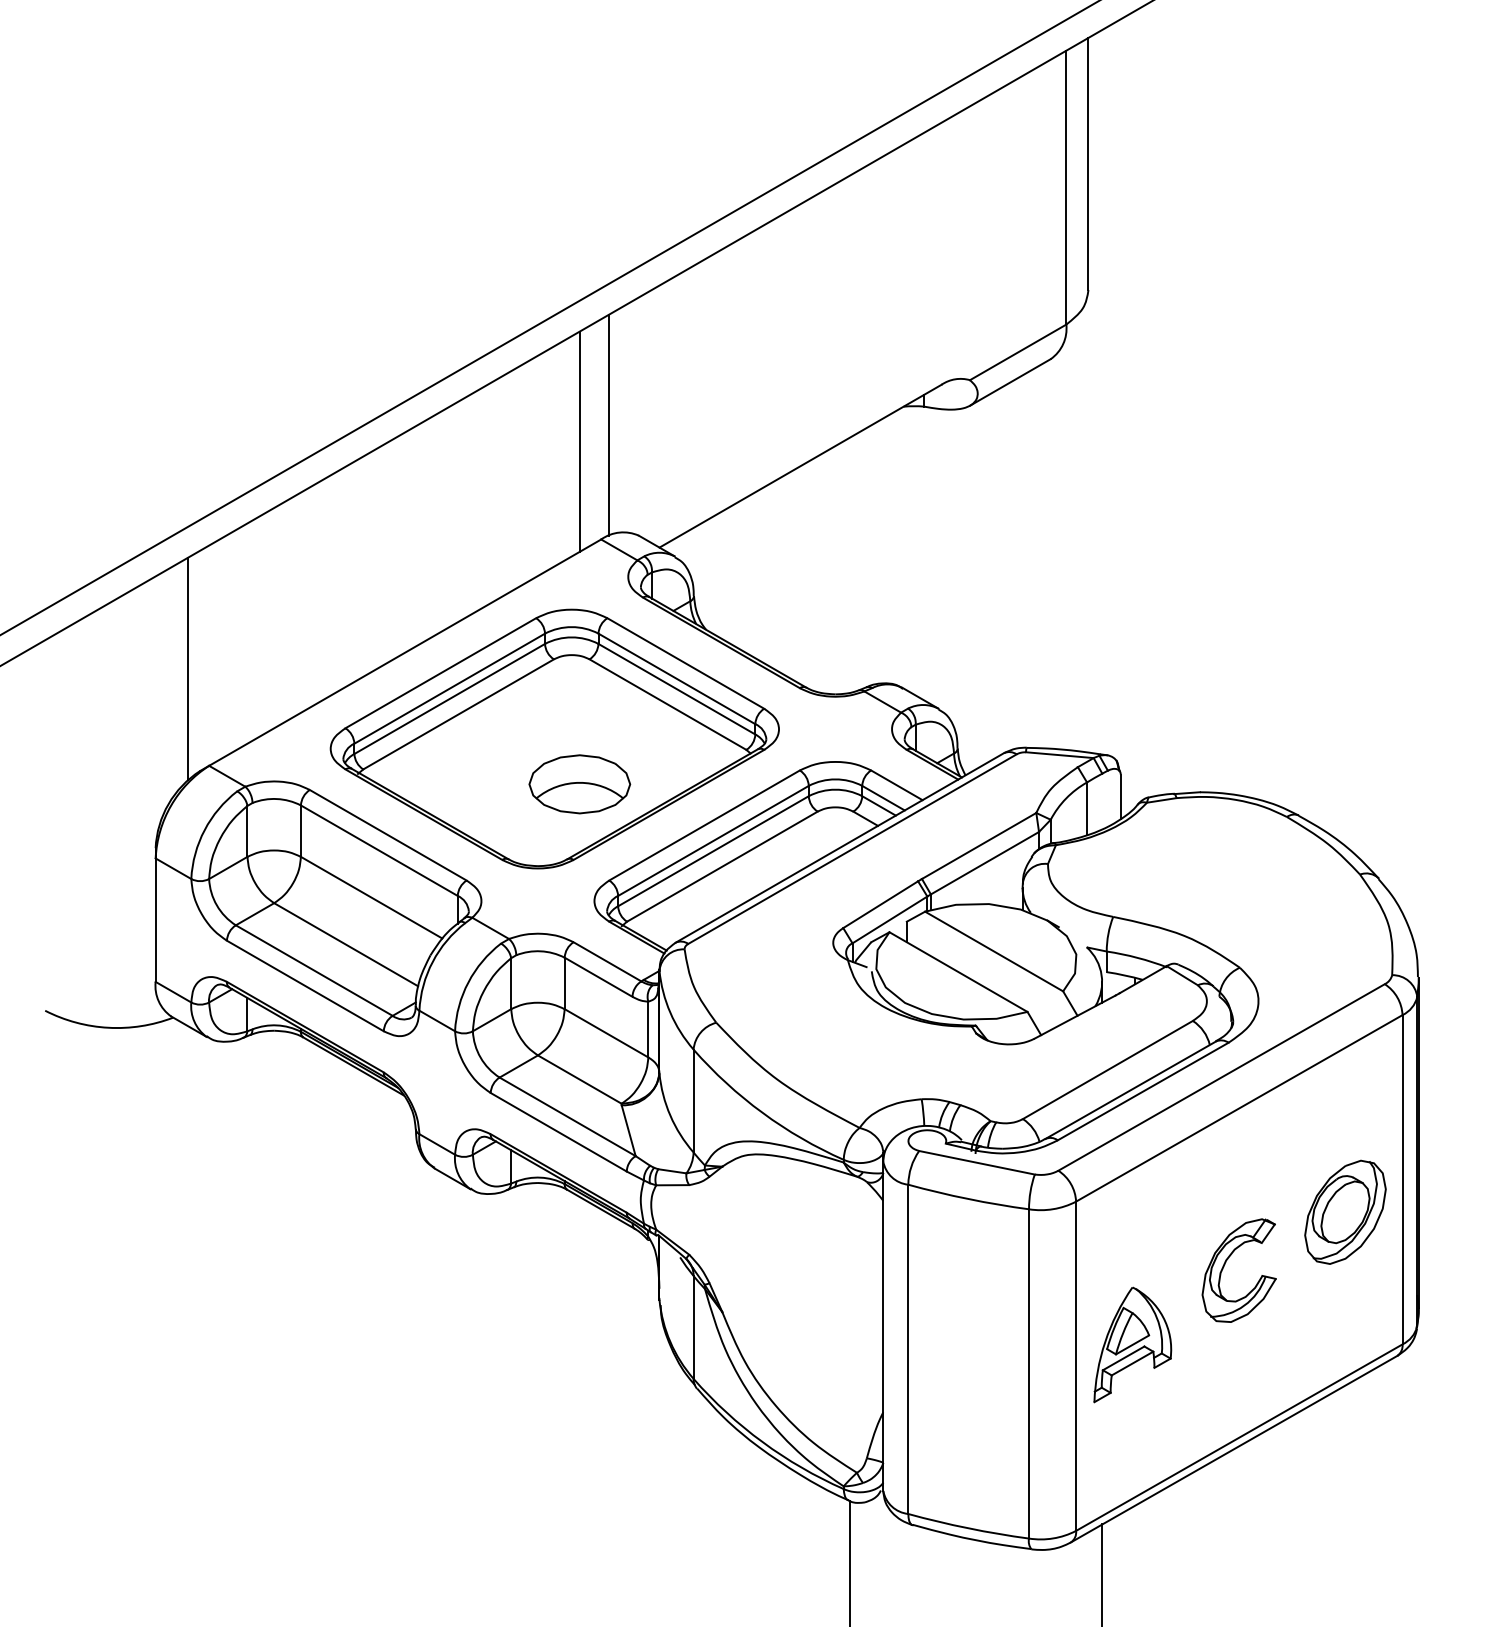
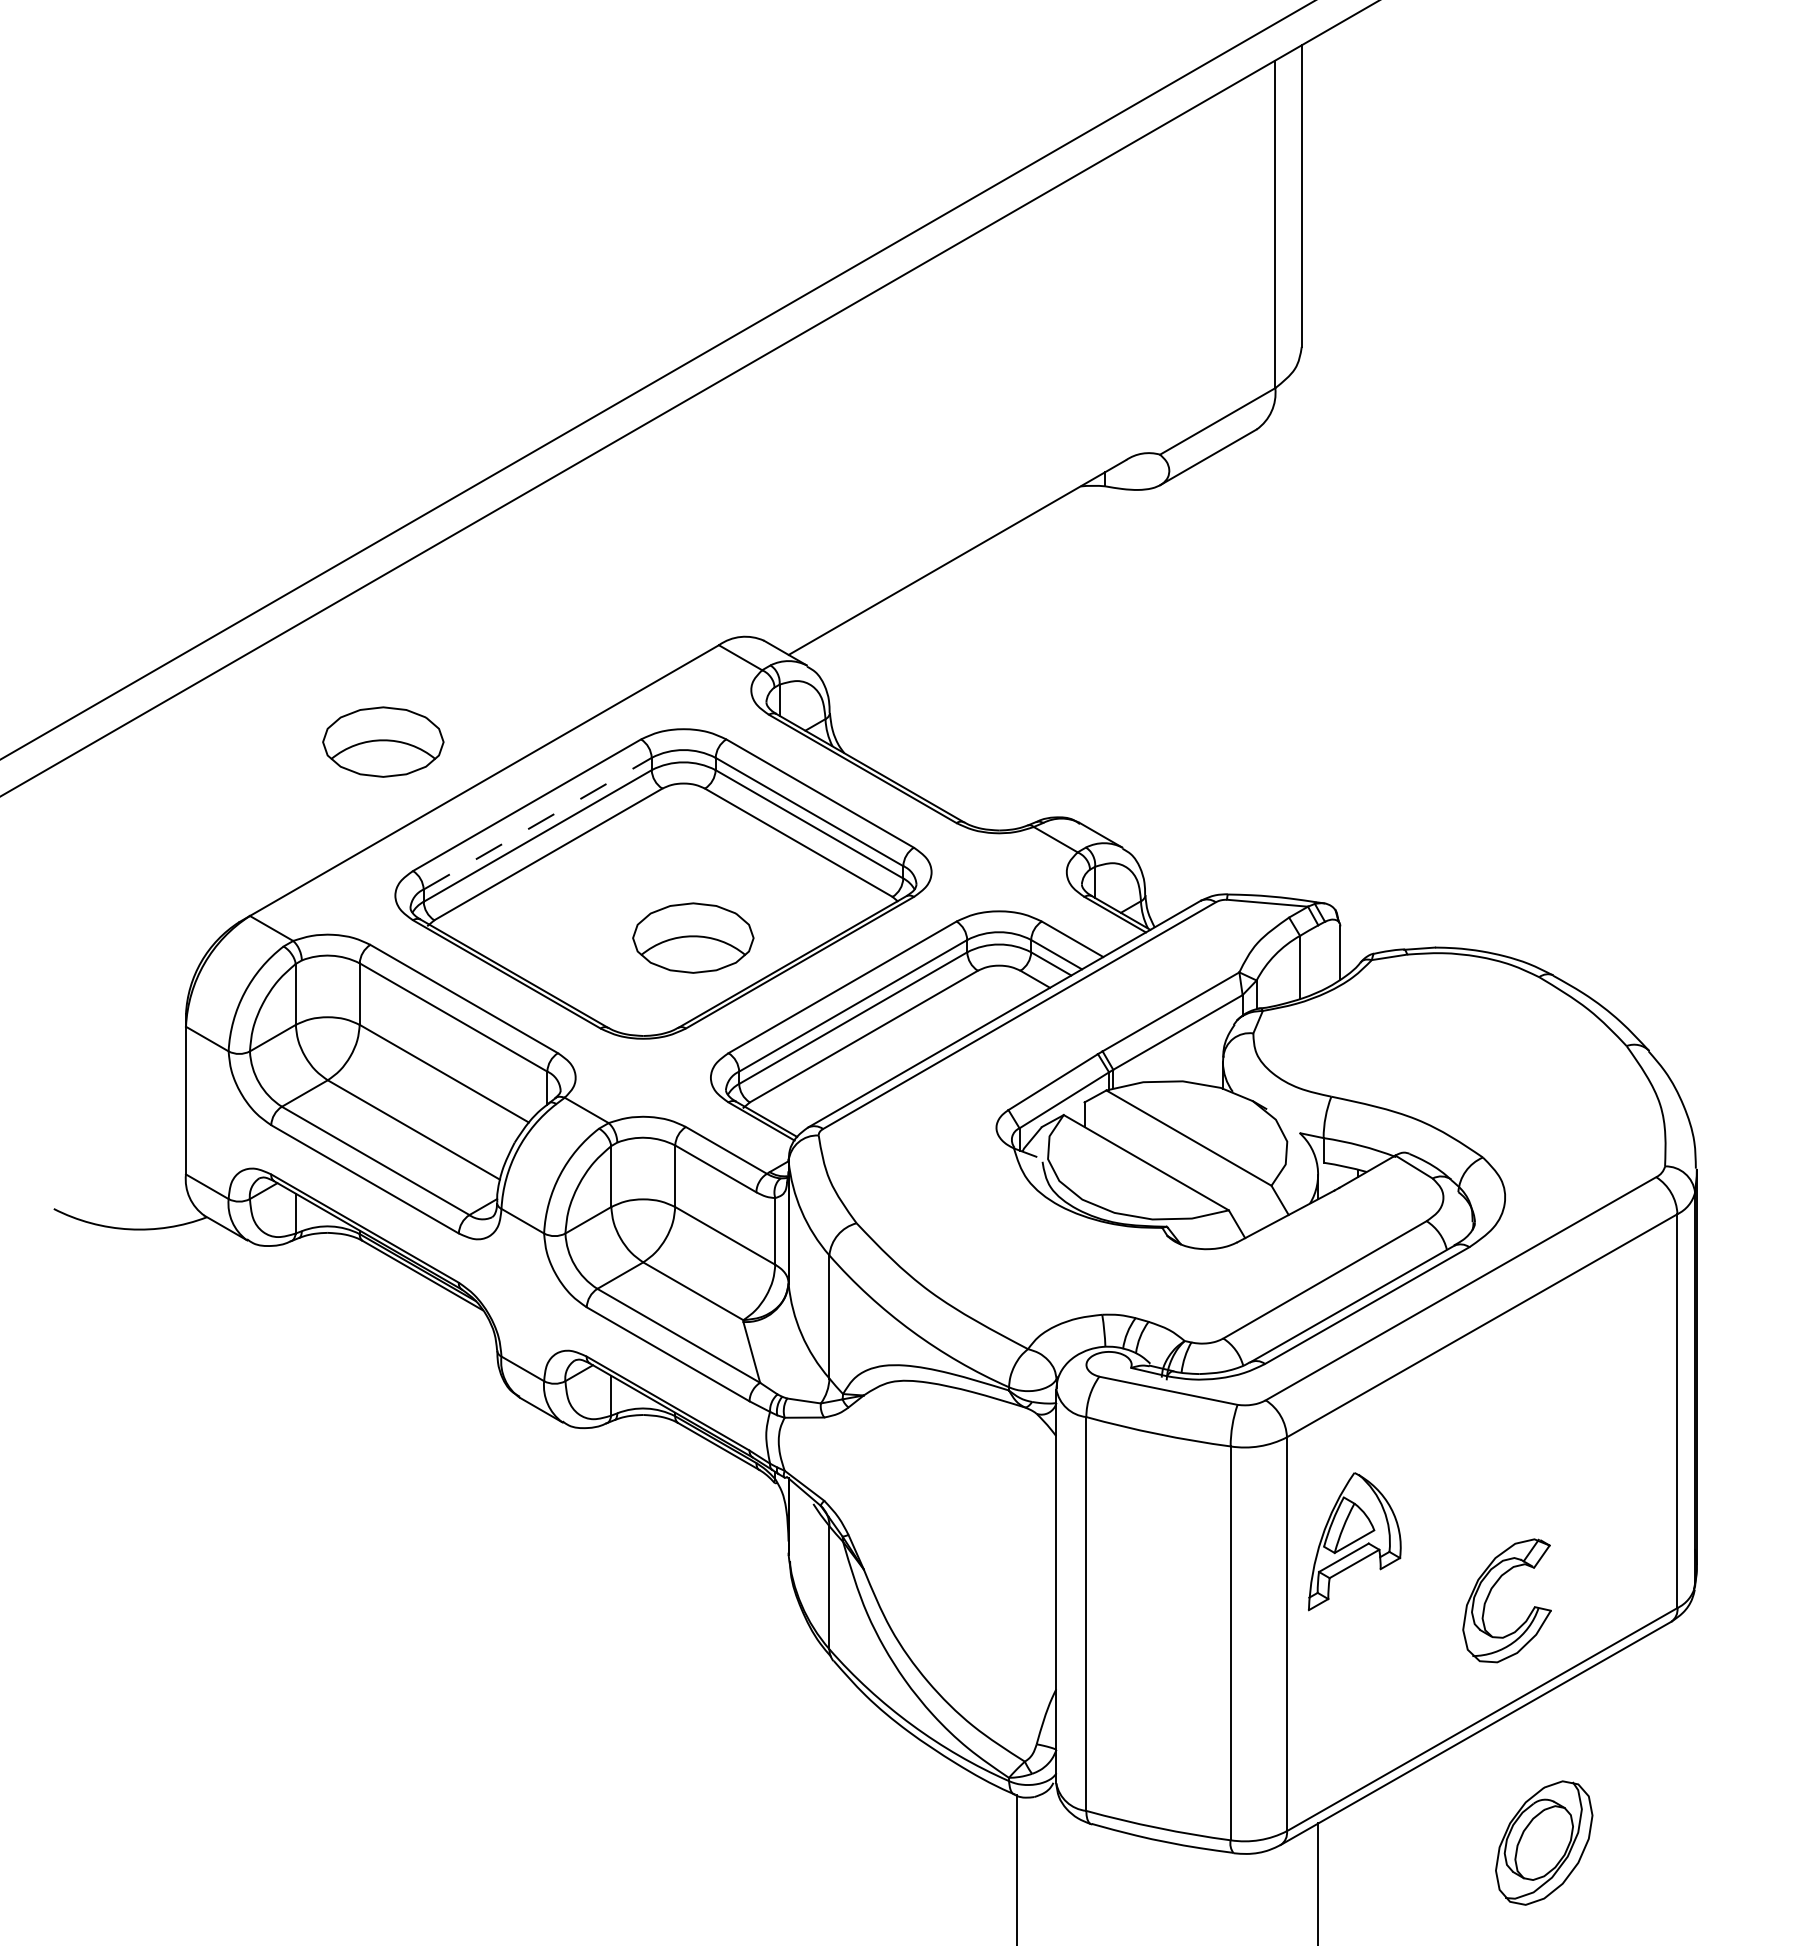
line: (609, 425) -> (728, 508), removed
line: (579, 441) -> (693, 528), removed
part: (320, 619) -> (383, 741), added
line: (187, 669) -> (224, 800), removed
line: (449, 688) -> (537, 823), solid -> dashed
part: (1345, 1211) -> (1544, 1842), moved
part: (1225, 1264) -> (1490, 1593), moved
part: (1132, 1344) -> (1354, 1541), moved

